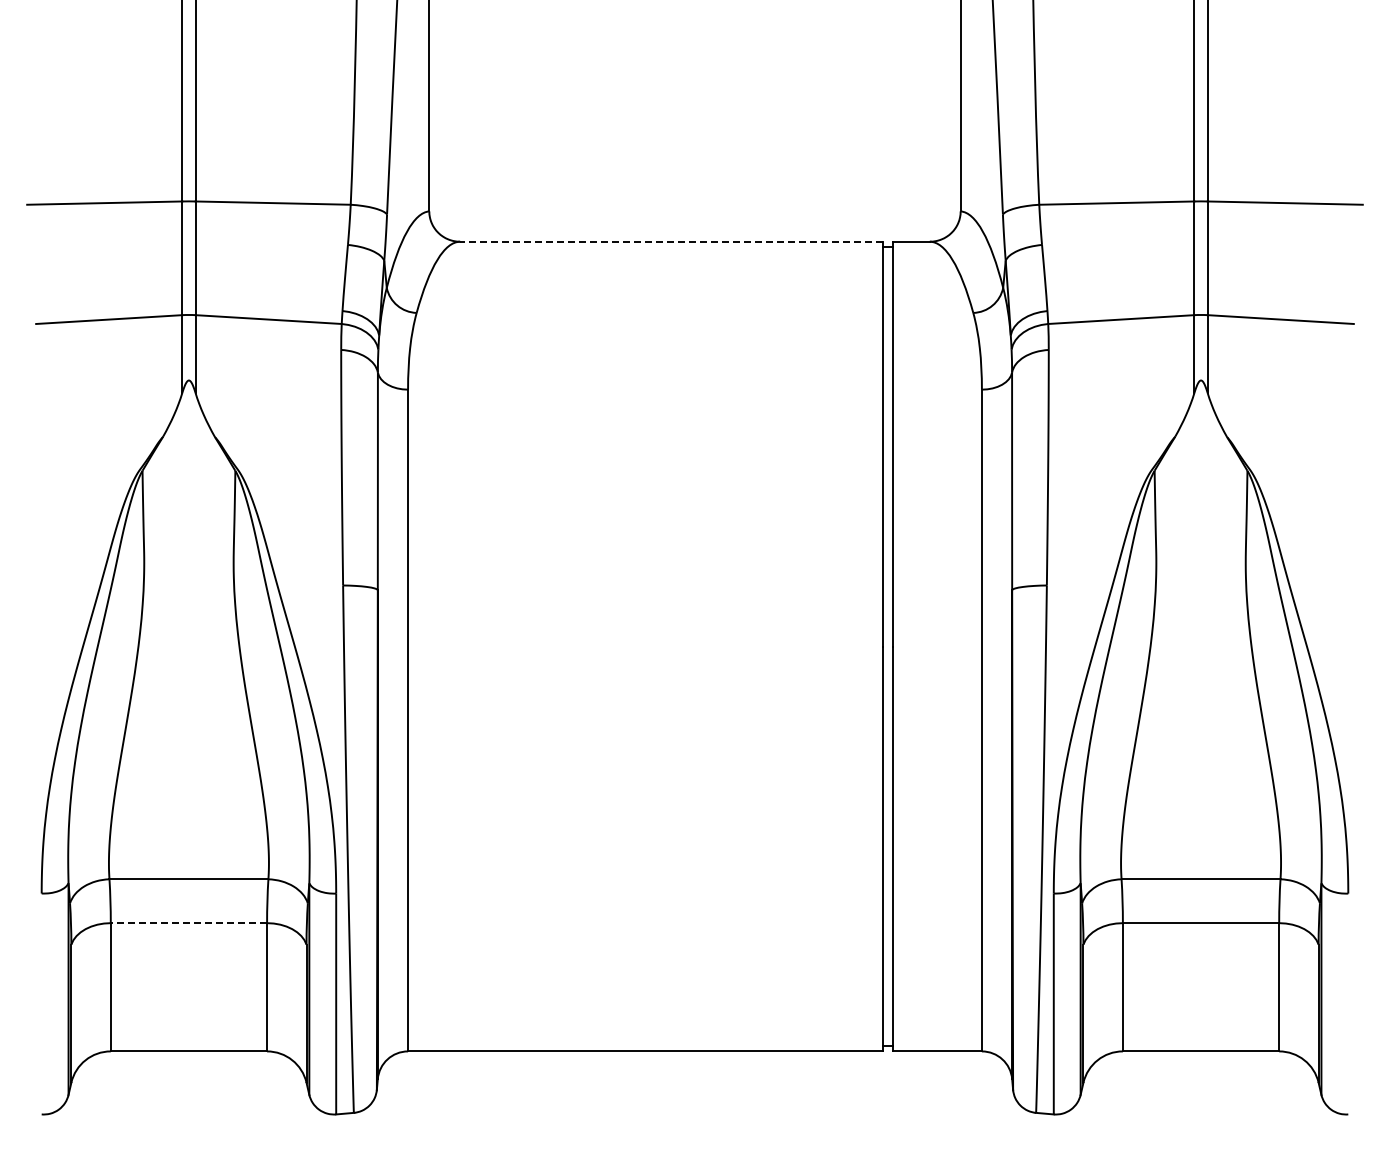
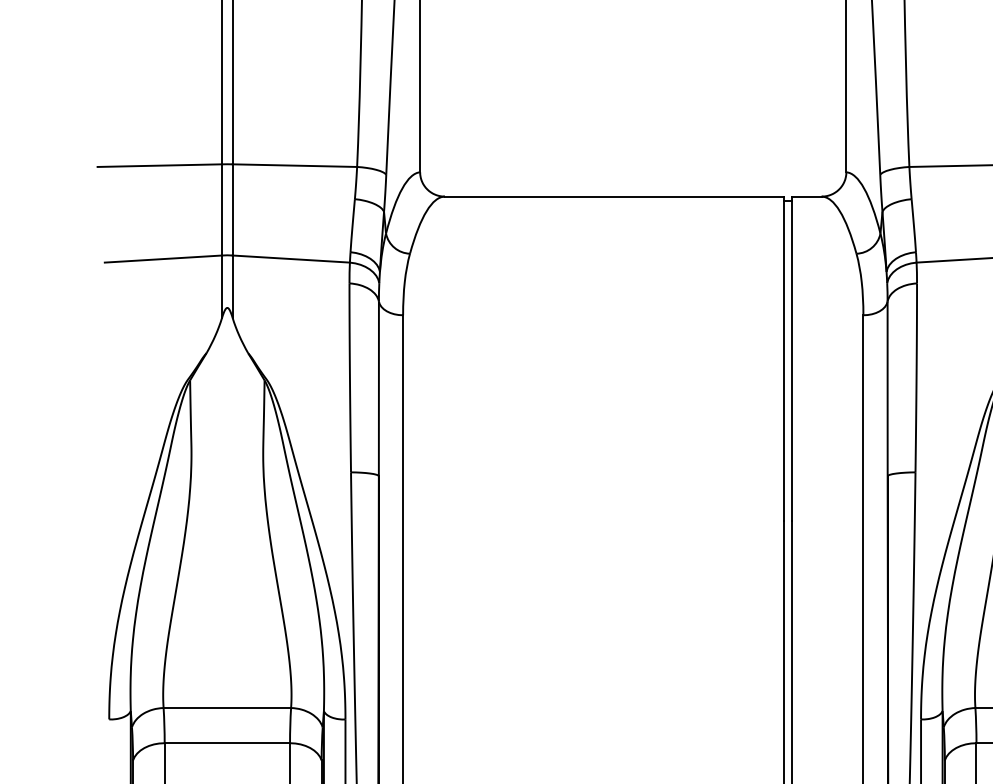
line: (670, 241) -> (613, 196), dashed -> solid
line: (188, 923) -> (227, 743), dashed -> solid

